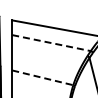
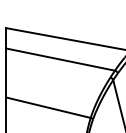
line: (51, 43) -> (60, 60), dashed -> solid
line: (43, 77) -> (49, 107), dashed -> solid

